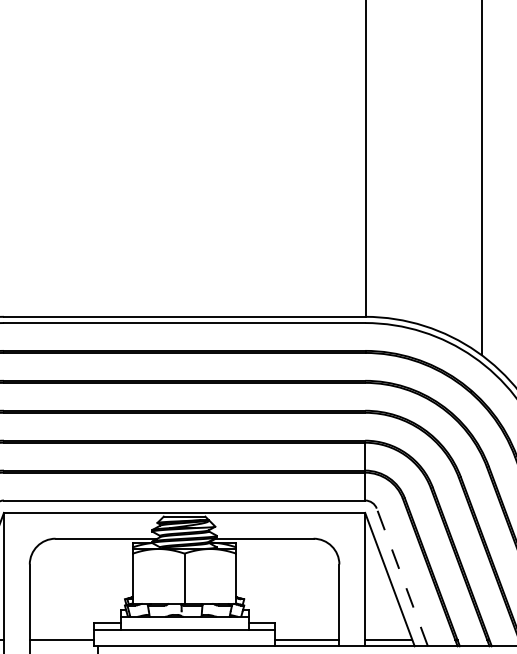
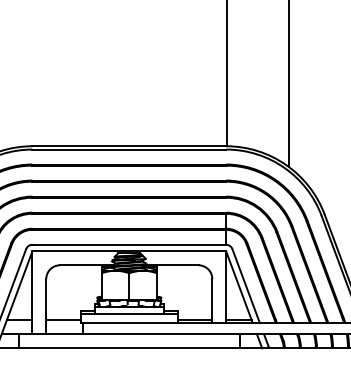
line: (401, 576) -> (245, 285), dashed -> solid

